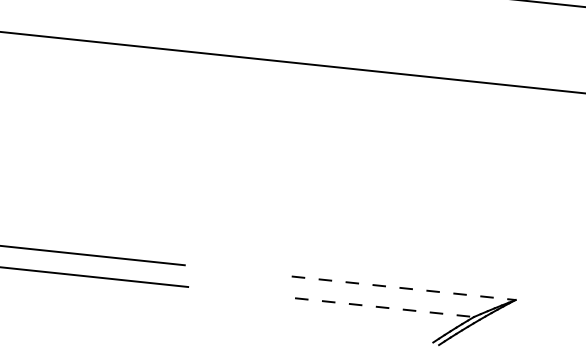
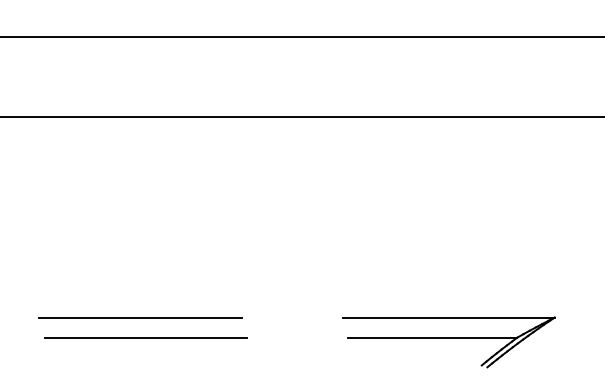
line: (403, 288) -> (448, 317), dashed -> solid
line: (384, 307) -> (432, 337), dashed -> solid

